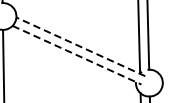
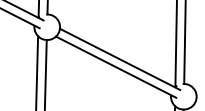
line: (80, 46) -> (119, 59), dashed -> solid
line: (77, 55) -> (116, 67), dashed -> solid

